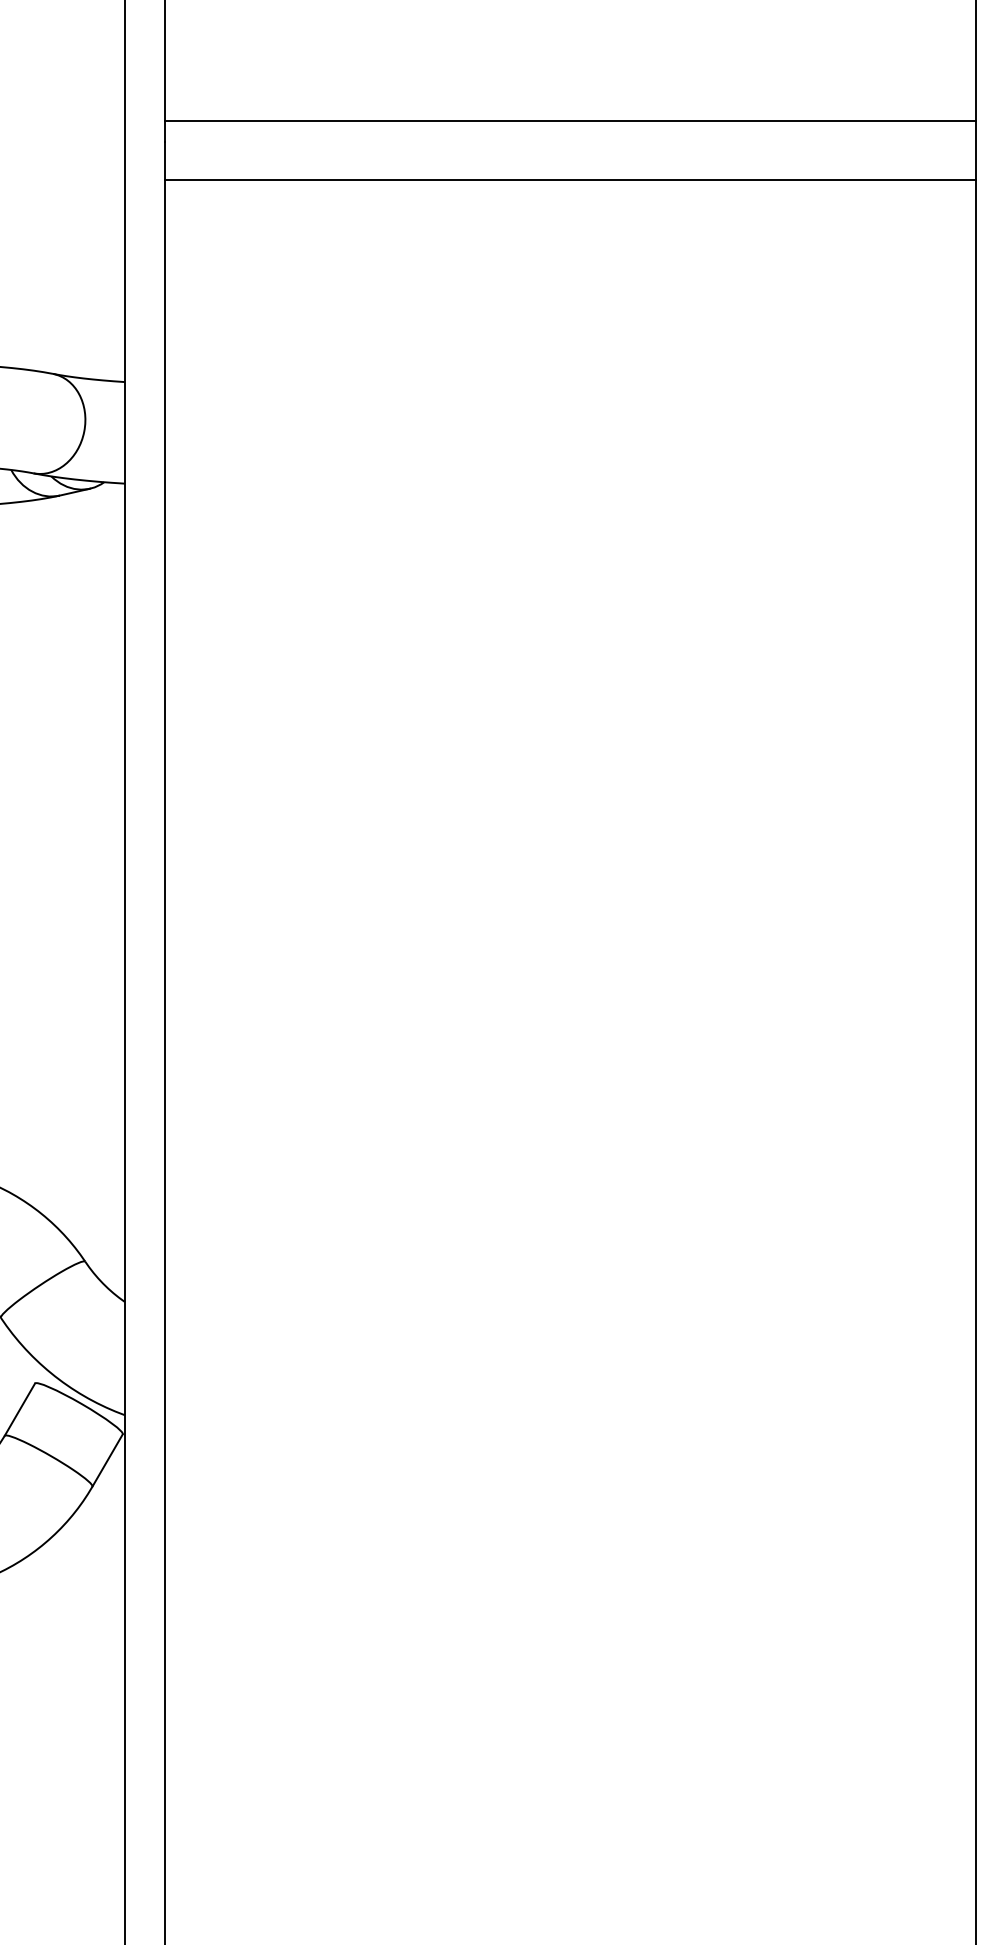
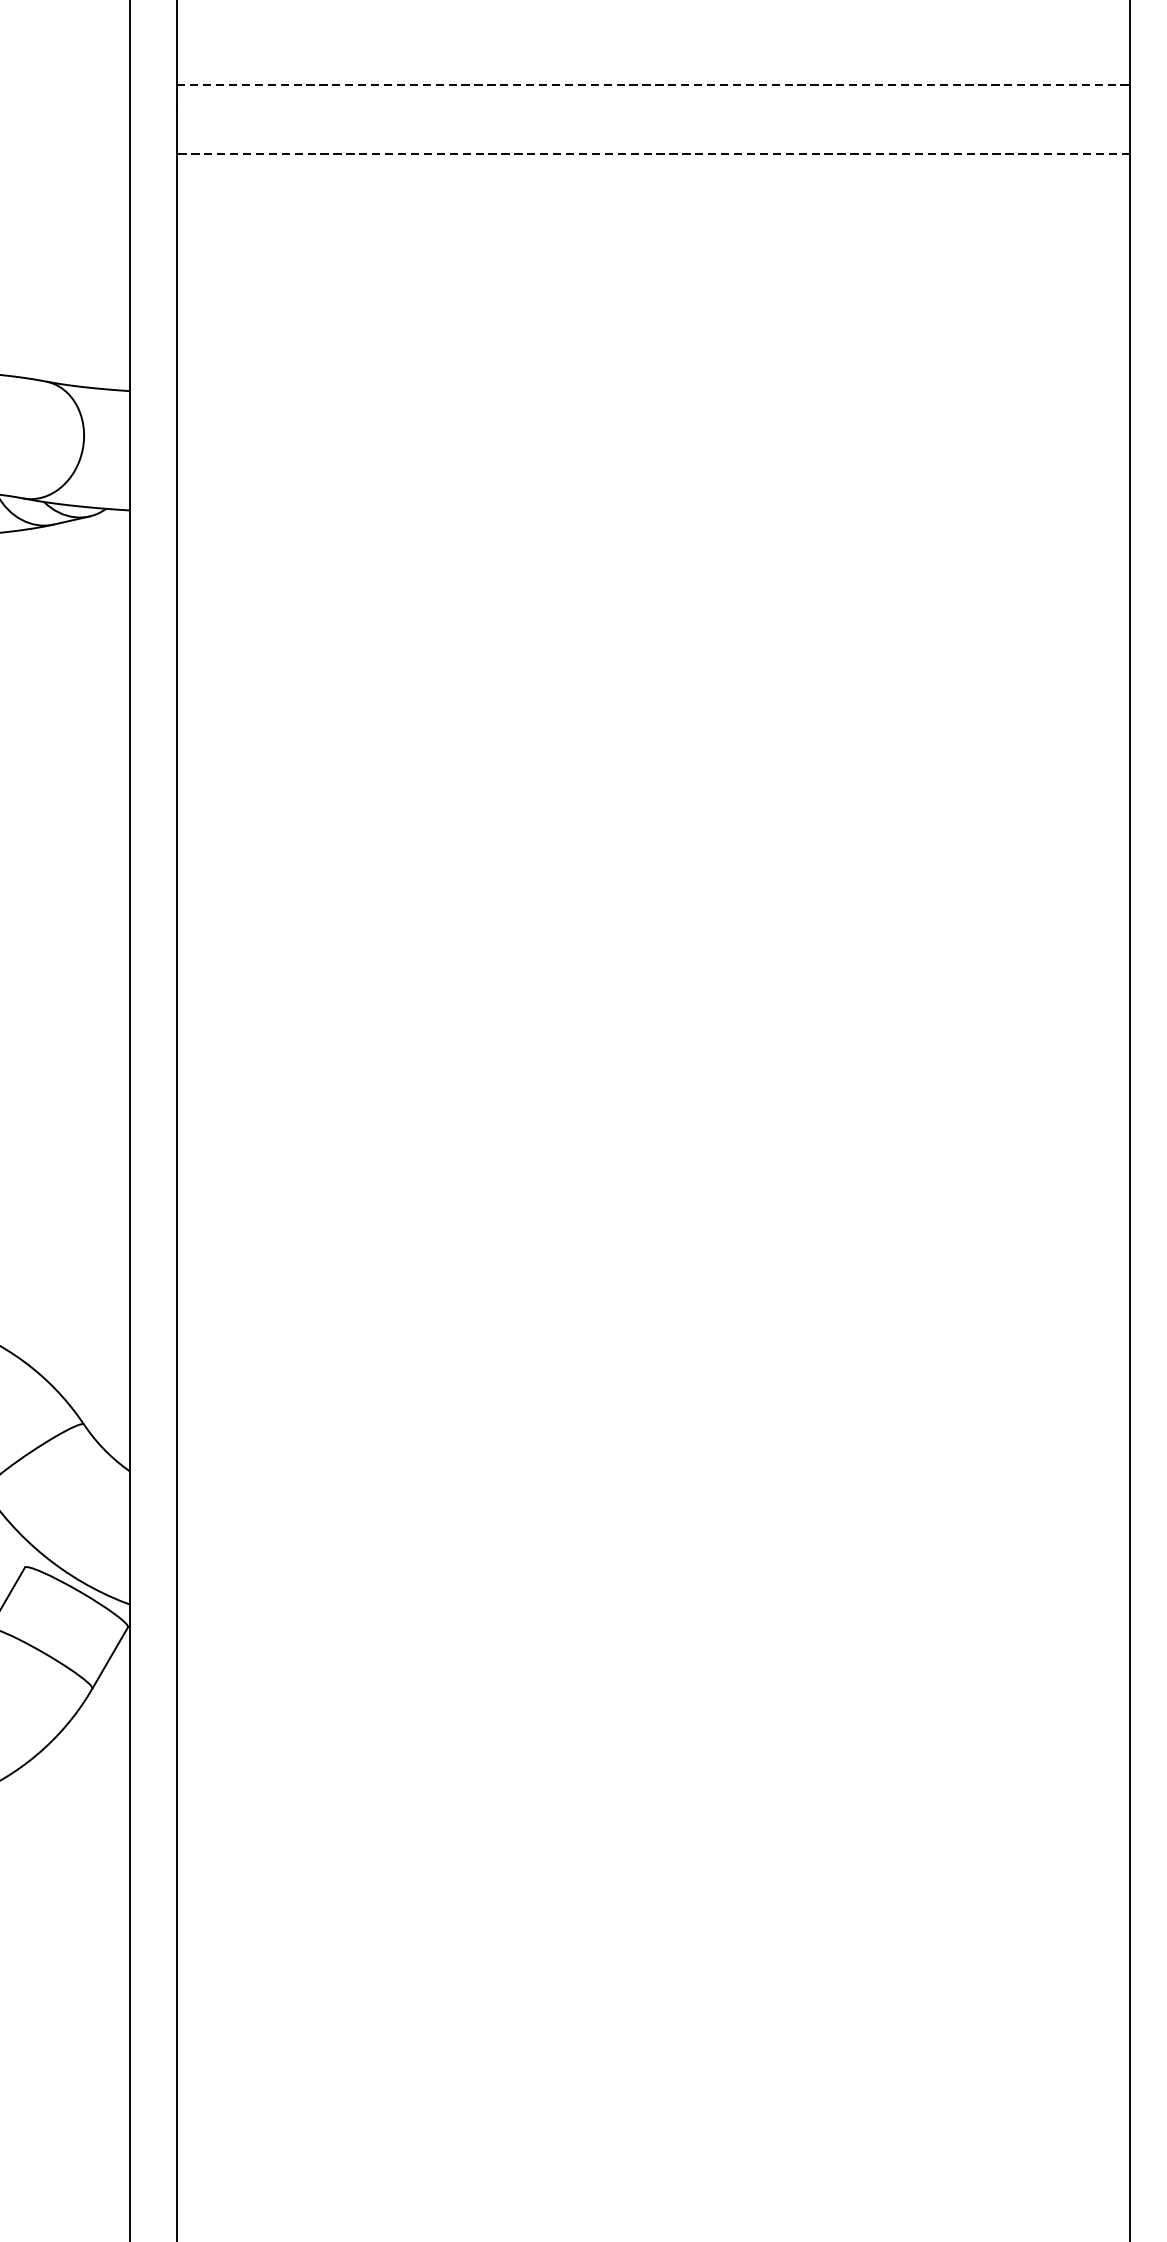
line: (570, 121) -> (653, 85), solid -> dashed
line: (569, 179) -> (652, 153), solid -> dashed

